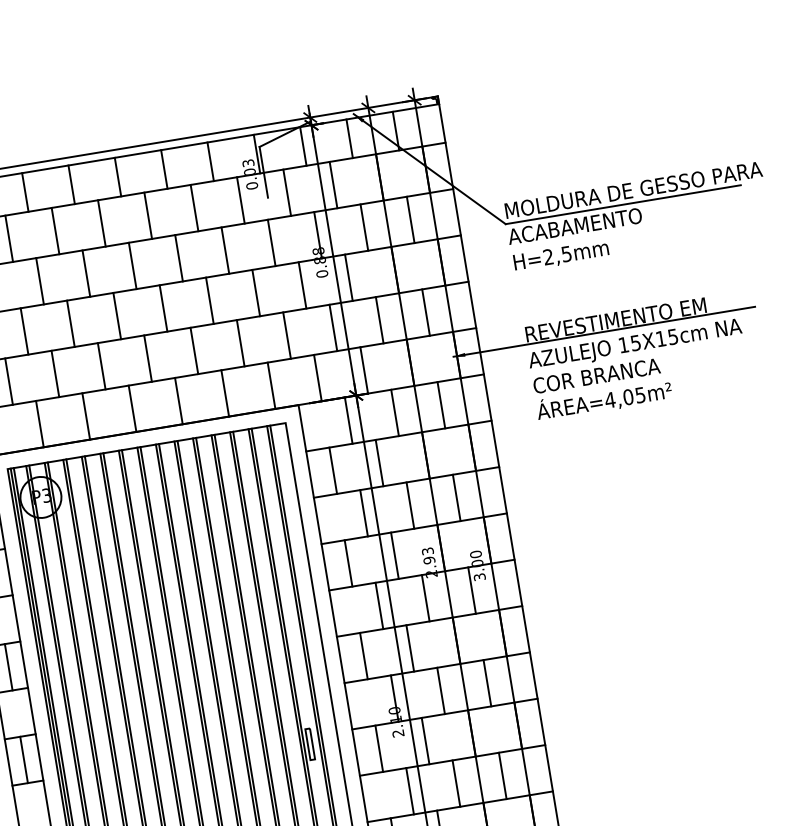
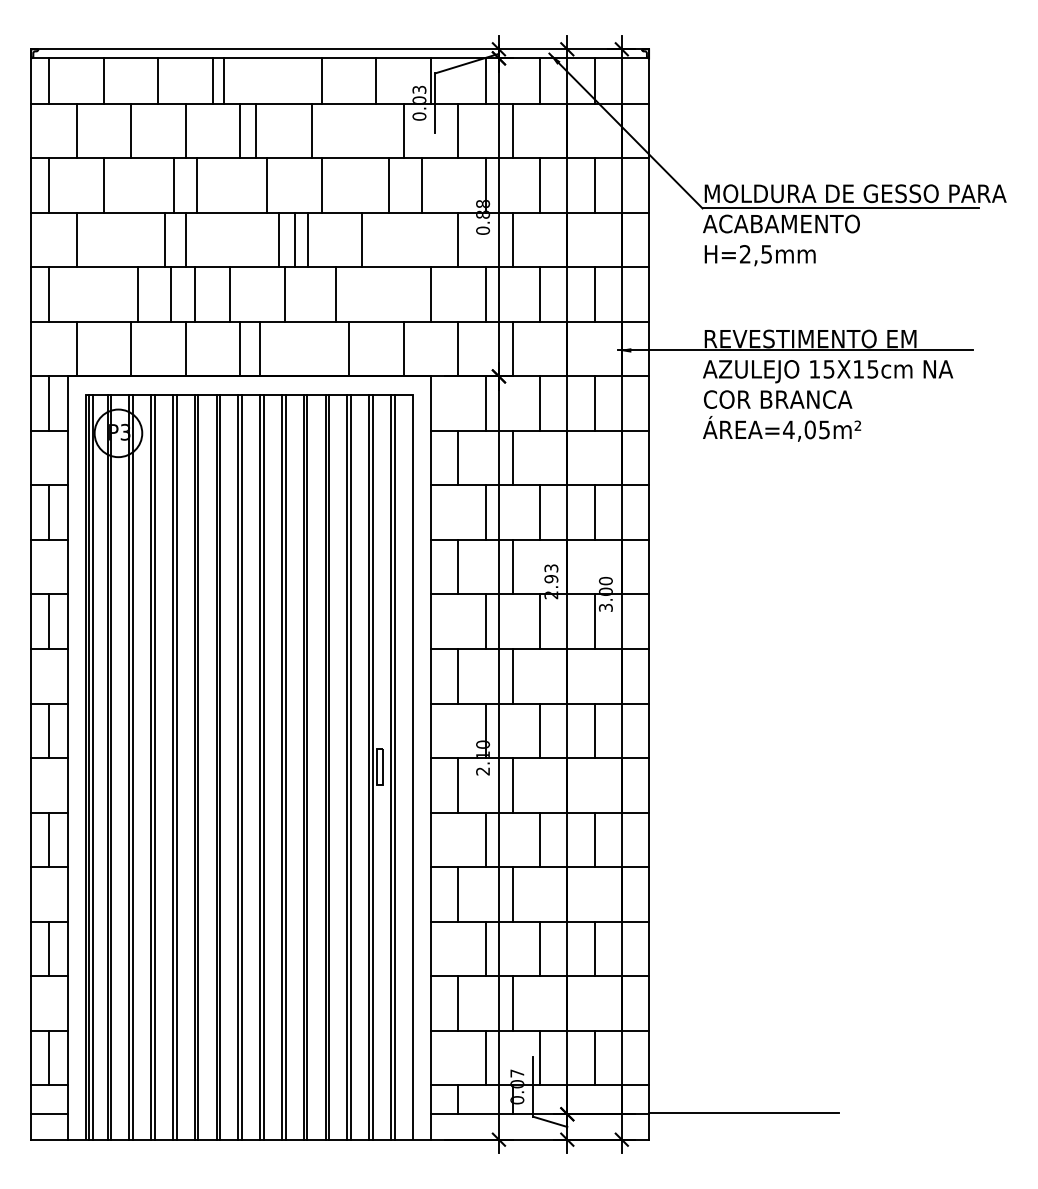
line: (117, 176) -> (224, 80), moved
line: (194, 207) -> (312, 130), moved
line: (147, 215) -> (255, 130), moved
line: (272, 242) -> (389, 185), moved
line: (225, 250) -> (422, 185), moved
line: (86, 273) -> (173, 185), moved
line: (40, 281) -> (197, 185), moved
line: (255, 292) -> (361, 239), moved
line: (210, 300) -> (308, 239), moved
line: (117, 315) -> (279, 239), moved
line: (24, 330) -> (165, 239), moved
line: (240, 343) -> (336, 294), moved
line: (193, 350) -> (284, 294), moved
line: (148, 358) -> (230, 294), moved
line: (101, 366) -> (170, 294), moved
line: (55, 373) -> (195, 294), moved
line: (8, 381) -> (137, 294), moved
line: (178, 400) -> (259, 348), moved

